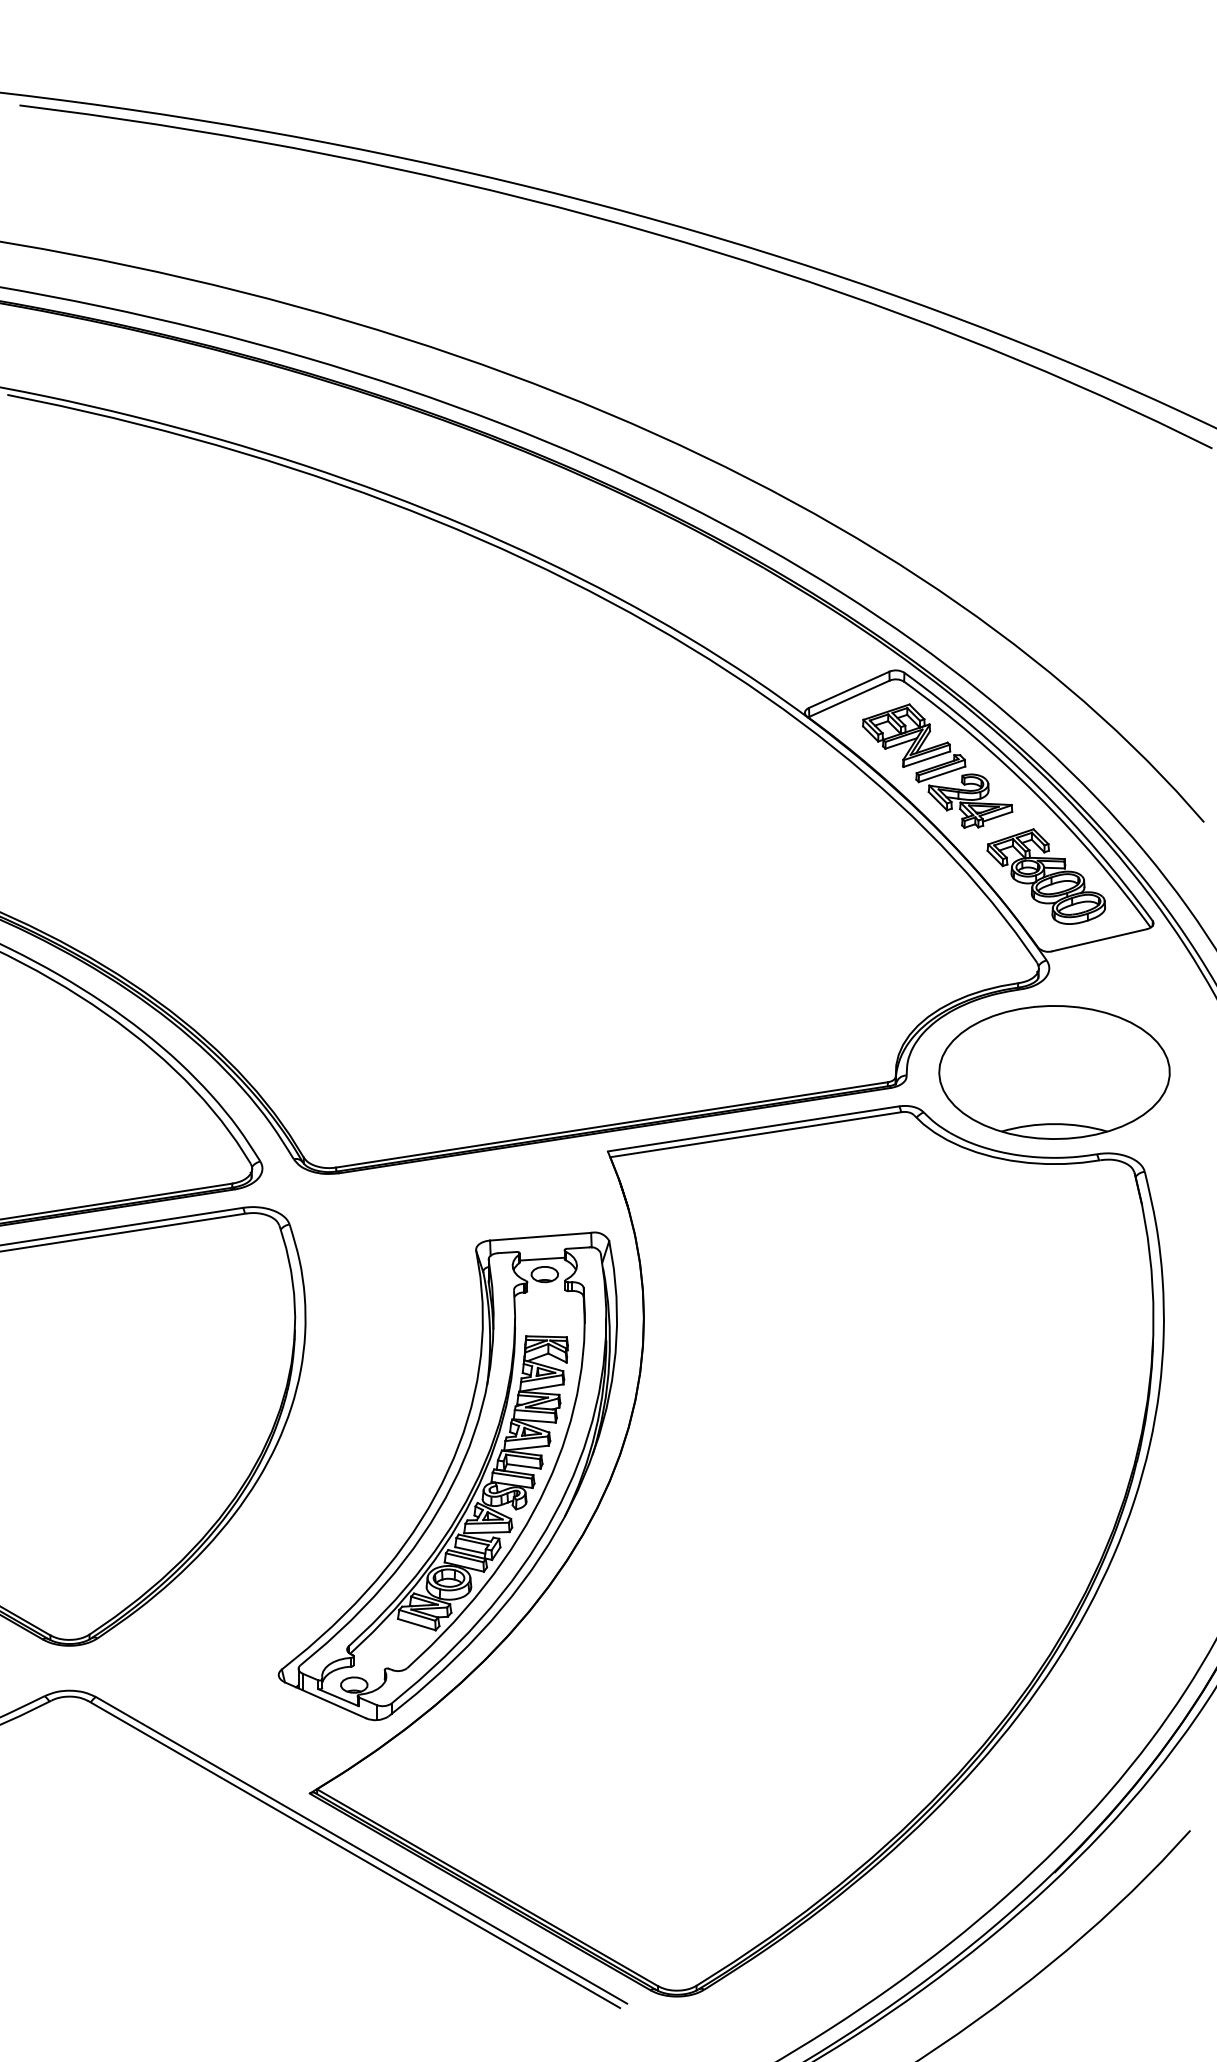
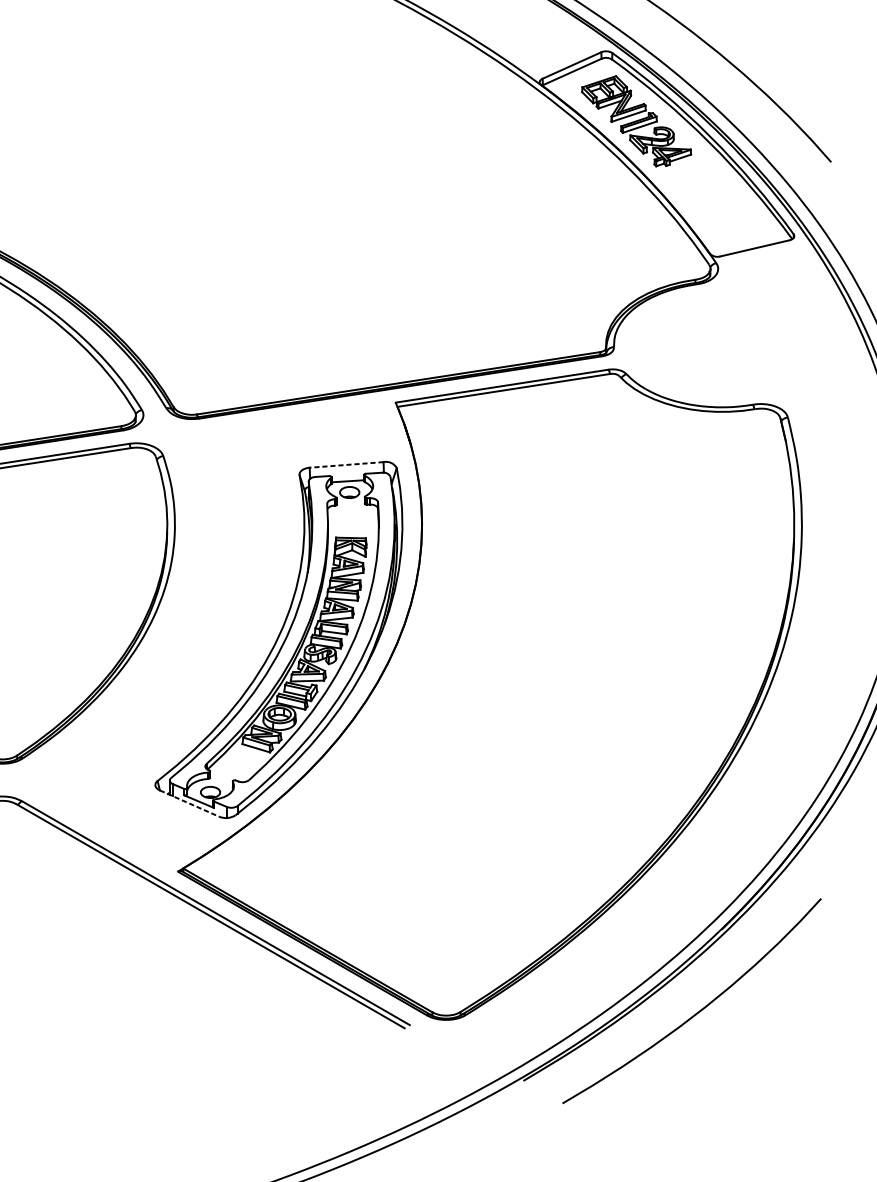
part: (1045, 876) -> (715, 201), removed
part: (1054, 1072) -> (721, 344), removed
line: (540, 1236) -> (346, 464), solid -> dashed
line: (325, 1700) -> (189, 803), solid -> dashed

